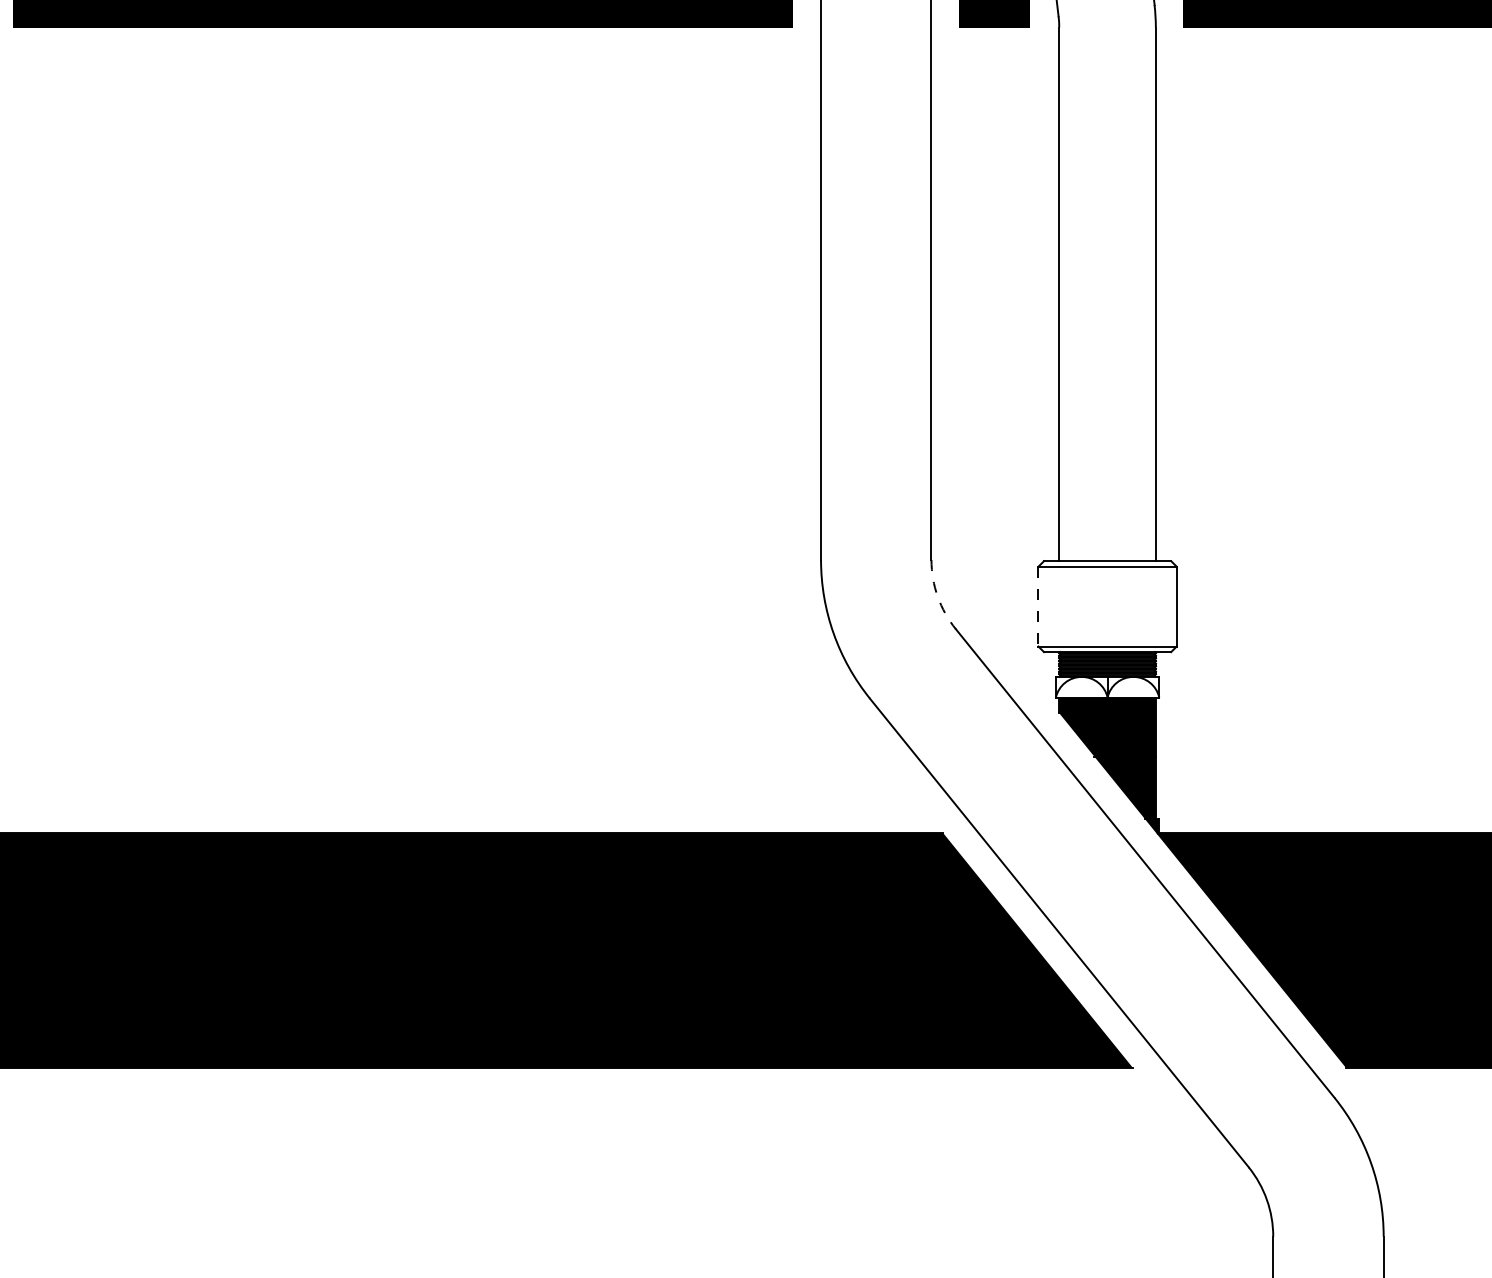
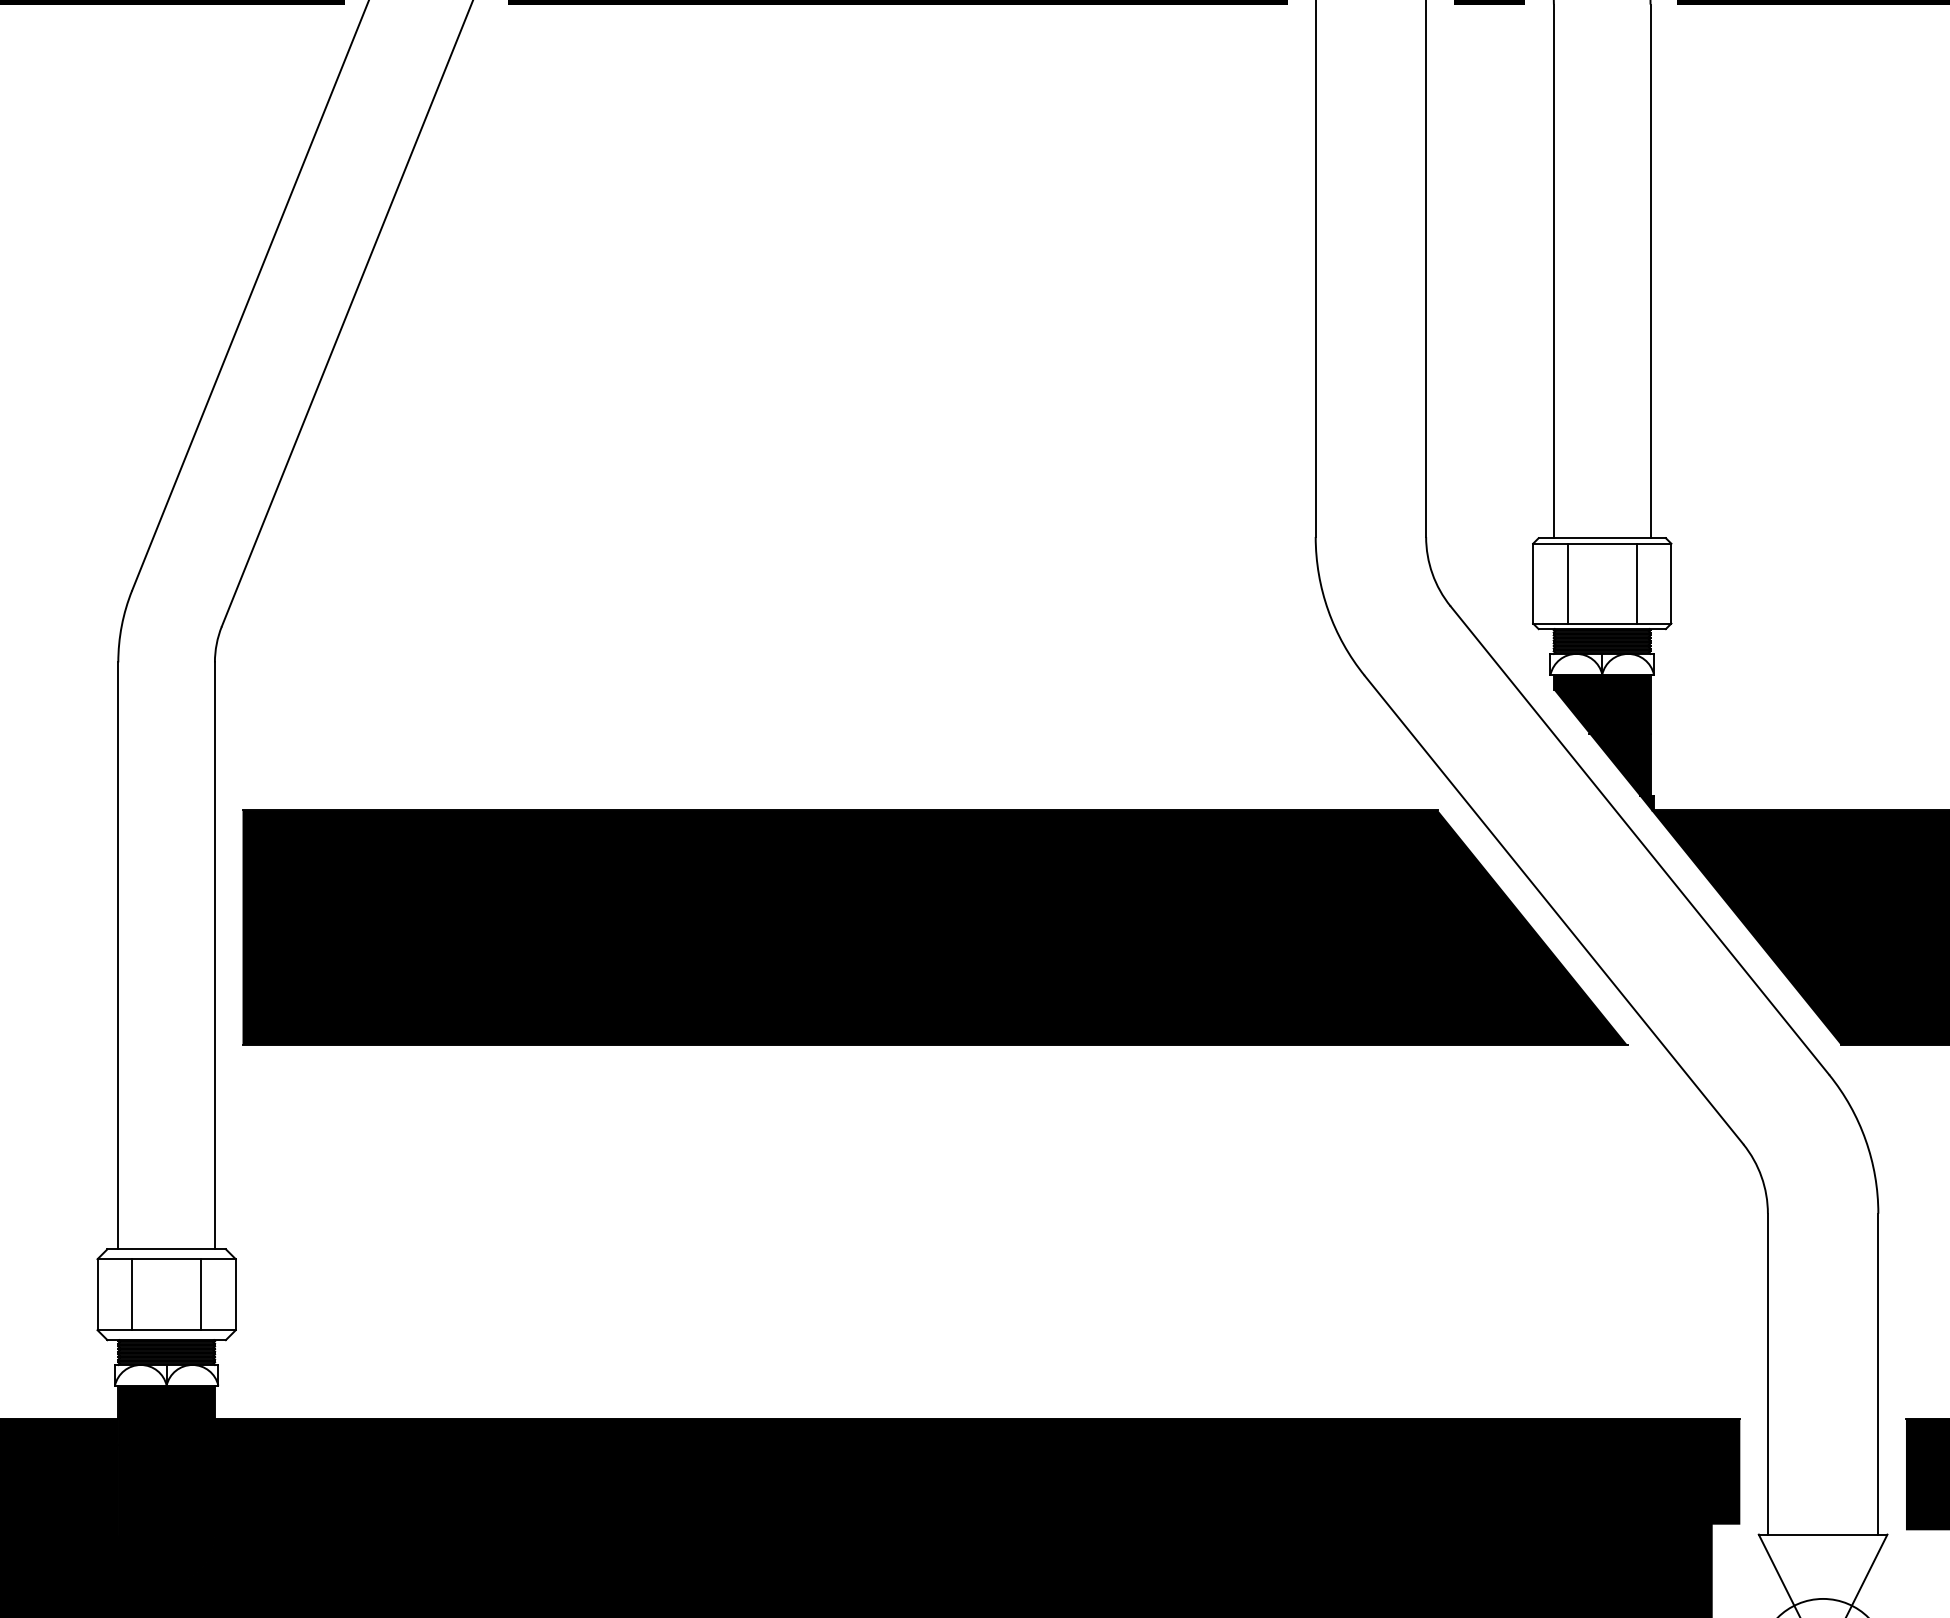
arc: (937, 596) -> (1432, 573), dashed -> solid
line: (1038, 606) -> (1533, 583), dashed -> solid
line: (1072, 606) -> (1567, 583), added
line: (1141, 606) -> (1636, 583), added

